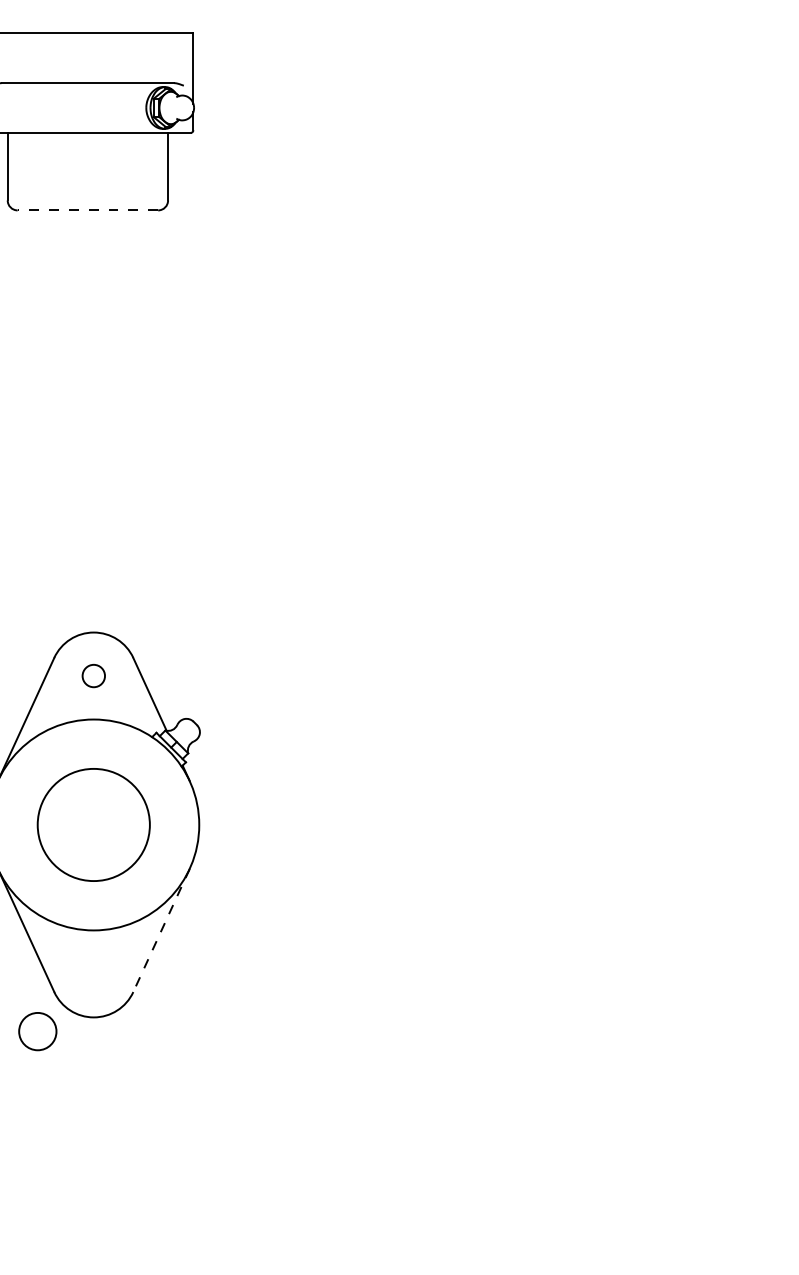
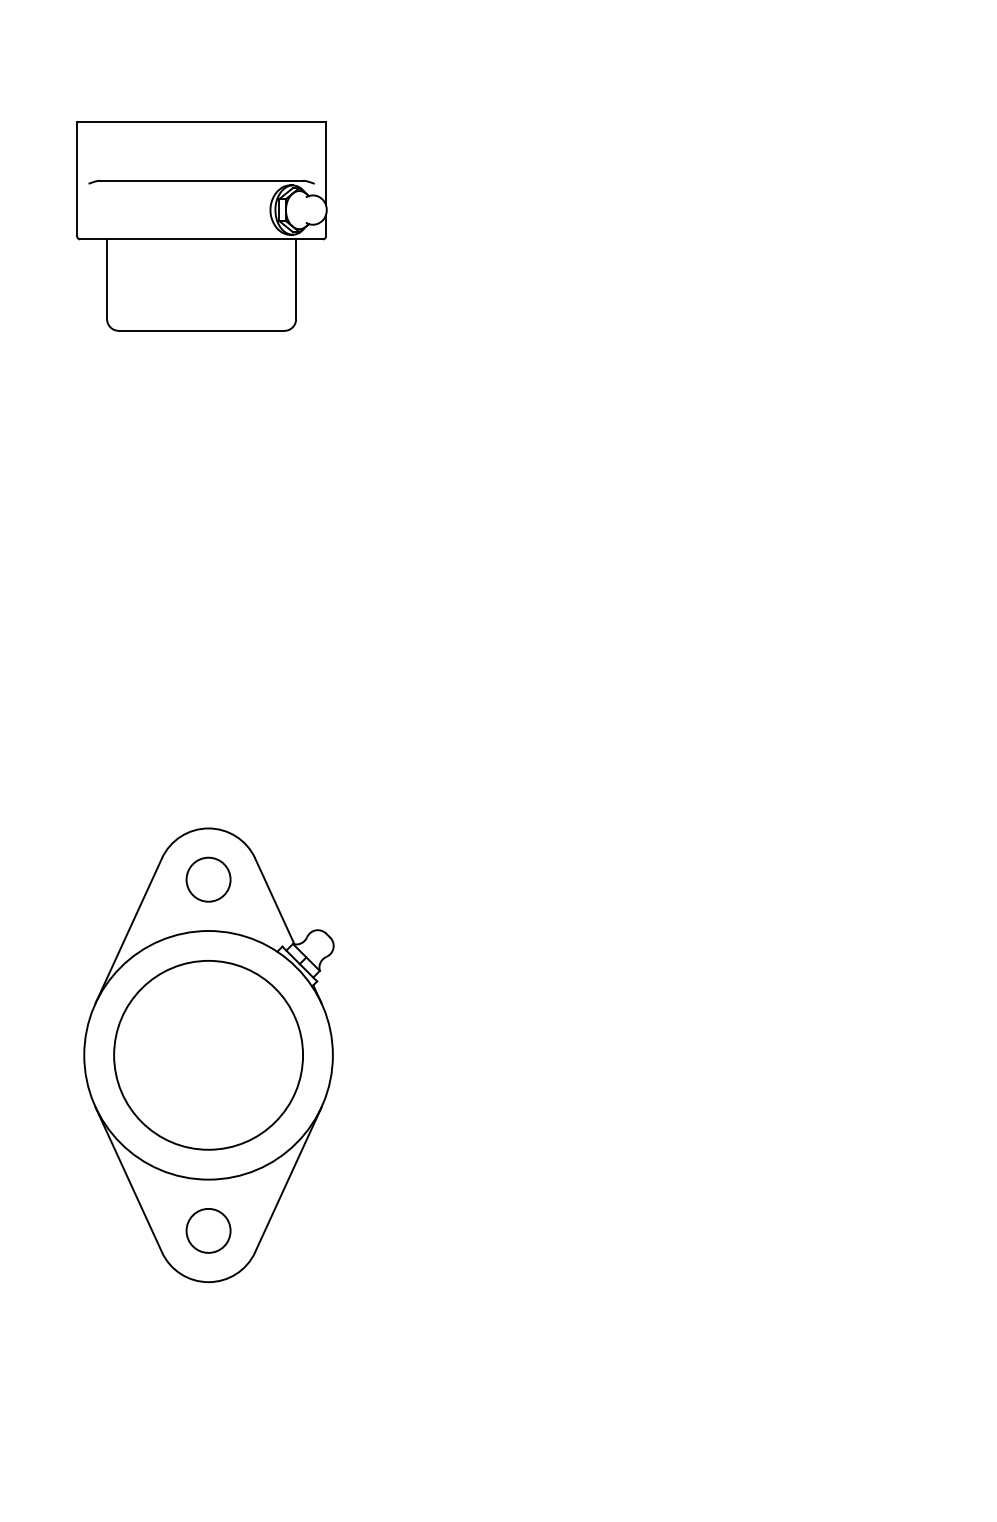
line: (87, 210) -> (201, 330), dashed -> solid
circle: (93, 675) -> (208, 879), size x1.67
circle: (93, 824) -> (208, 1054), size x1.43
line: (161, 930) -> (288, 1179), dashed -> solid
circle: (37, 1031) -> (208, 1230), moved

